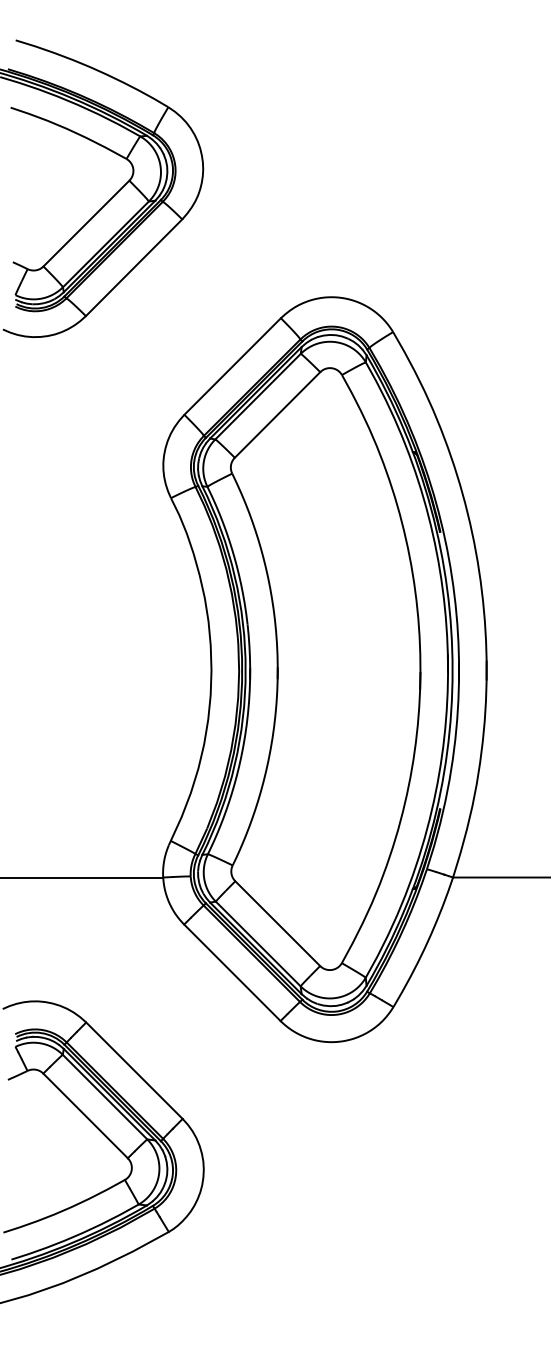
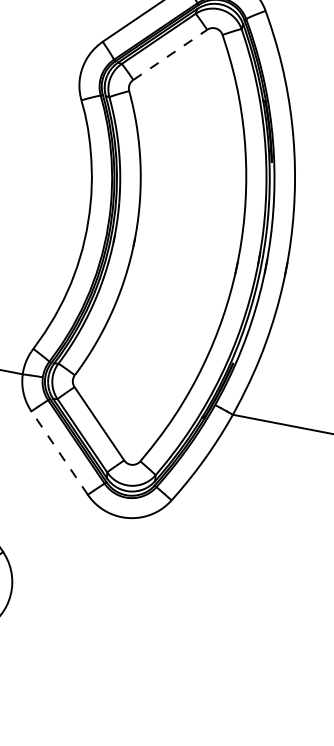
line: (277, 414) -> (170, 54), solid -> dashed
line: (232, 972) -> (59, 452), solid -> dashed

